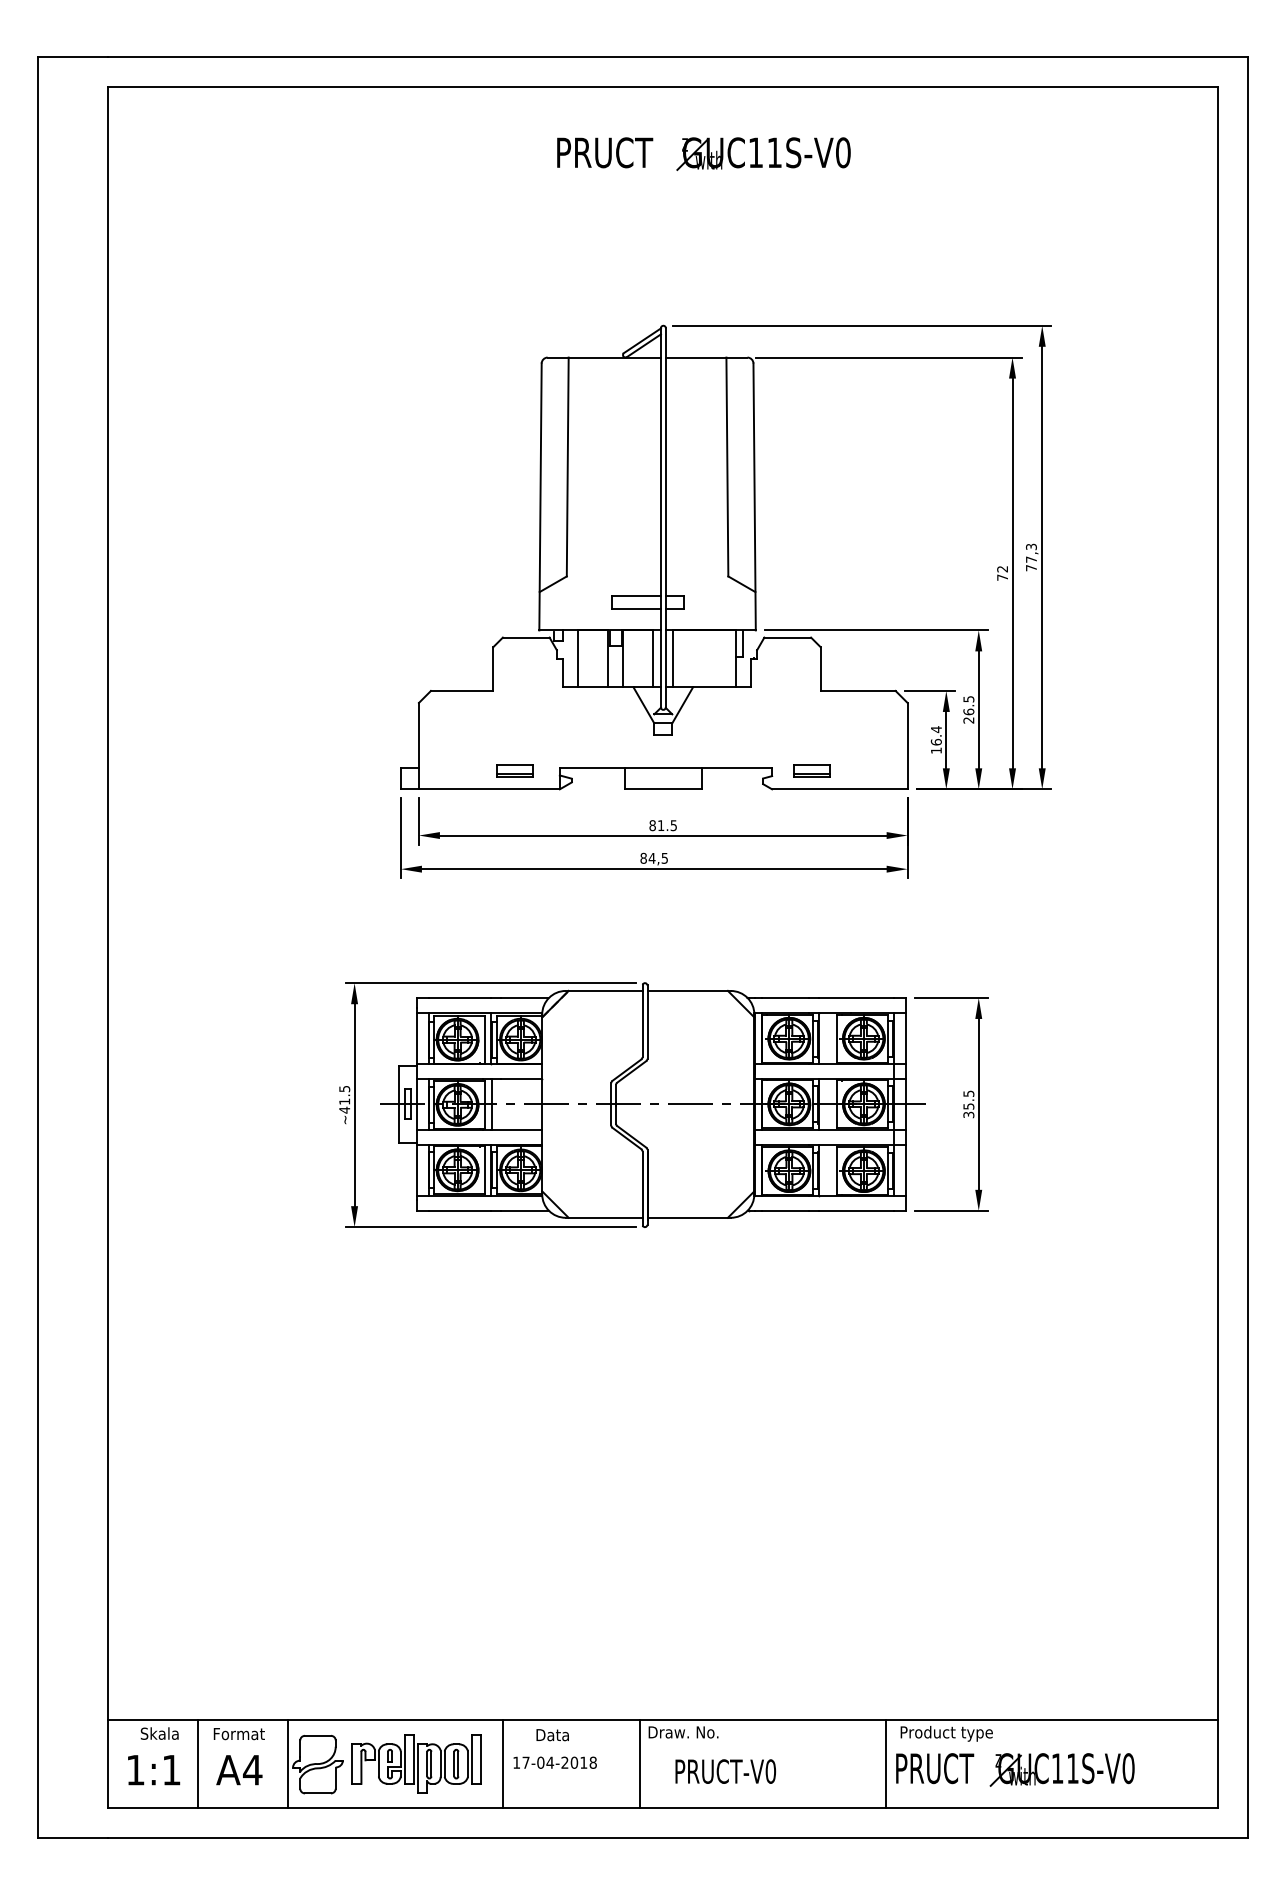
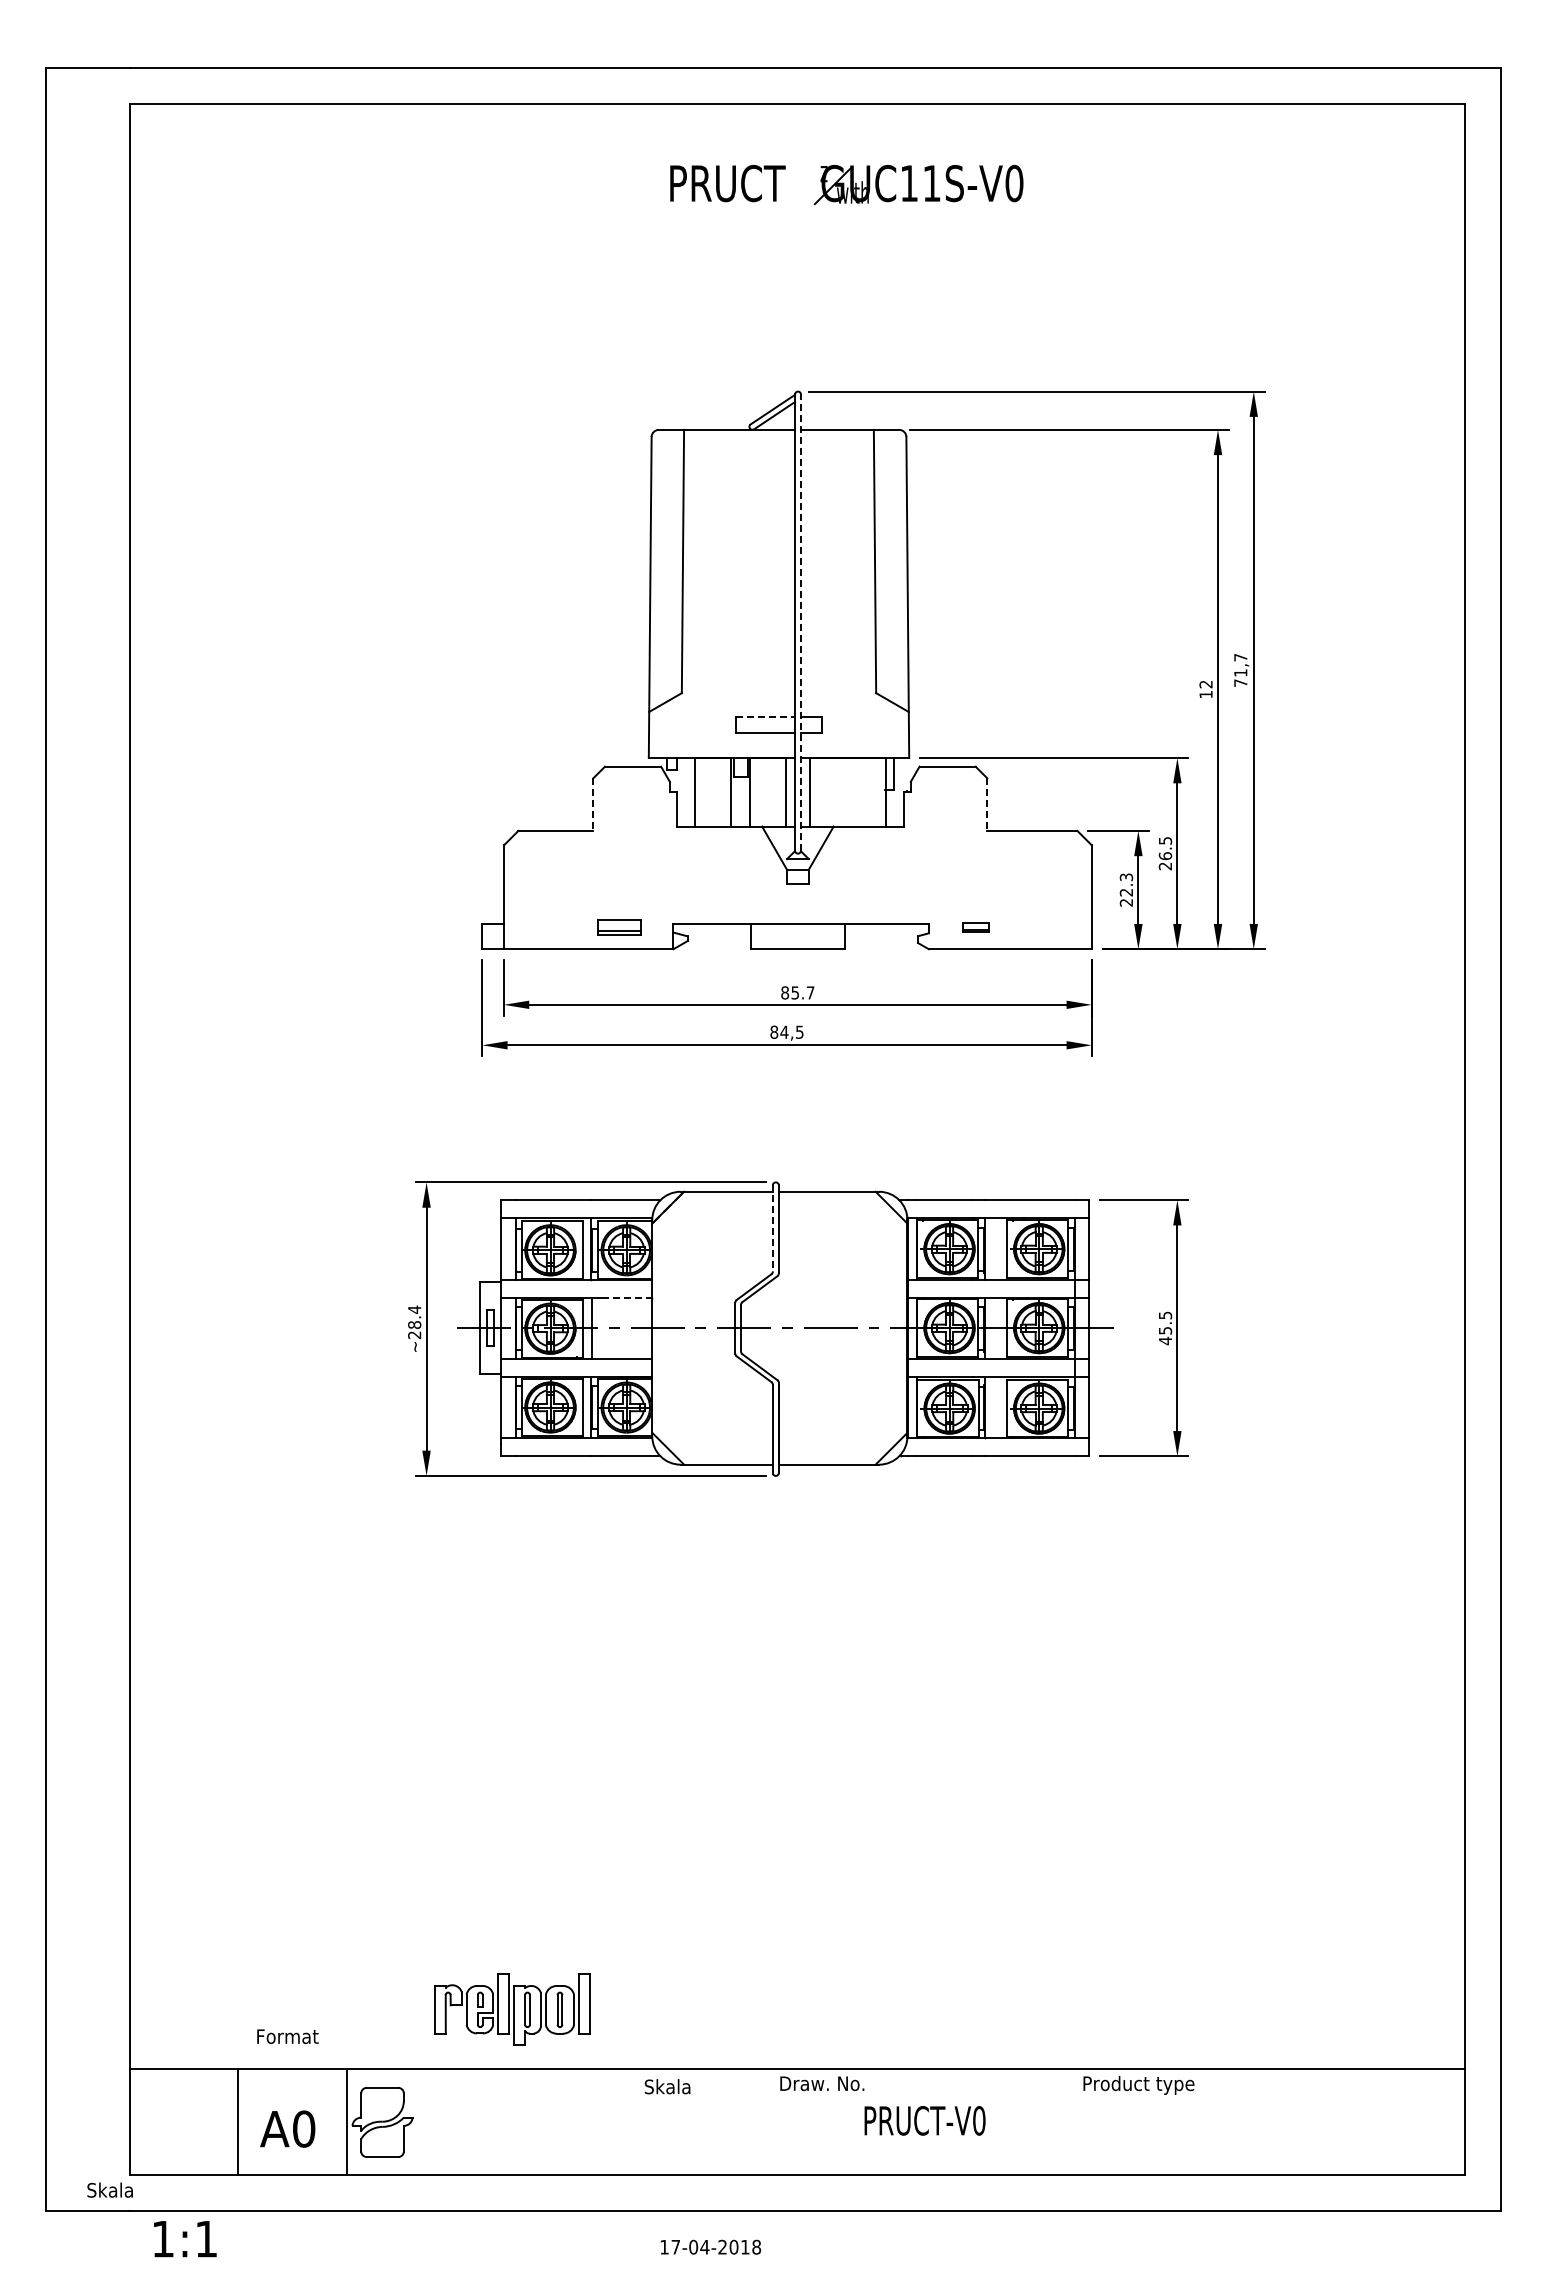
line: (666, 517) -> (801, 622), solid -> dashed
text: (1031, 553) -> (1240, 665), 77,3 -> 71,7
text: (1002, 577) -> (1205, 694), 72 -> 12
line: (636, 595) -> (765, 716), solid -> dashed
line: (493, 669) -> (593, 805), solid -> dashed
line: (820, 669) -> (987, 805), solid -> dashed
text: (936, 739) -> (1126, 889), 16.4 -> 22.3
part: (811, 771) -> (976, 927), size x0.6
text: (667, 825) -> (802, 992), 81.5 -> 85.7
line: (642, 1020) -> (772, 1227), solid -> dashed
line: (521, 1078) -> (627, 1297), solid -> dashed
text: (344, 1099) -> (414, 1322), ~41.5 -> ~28.4
text: (968, 1114) -> (1165, 1340), 35.5 -> 45.5
text: (159, 1733) -> (109, 2189), moved
text: (238, 1733) -> (287, 2036), moved
text: (554, 1734) -> (667, 2086), Data -> Skala
text: (555, 1762) -> (711, 2246), moved
part: (416, 1763) -> (512, 2009), moved
line: (502, 1763) -> (604, 2121), removed
line: (639, 1763) -> (769, 2121), removed
line: (885, 1763) -> (1065, 2121), removed
text: (252, 1769) -> (303, 2128), A4 -> A0
part: (1015, 1769) -> (1221, 2128), removed
text: (154, 1770) -> (185, 2239), moved
text: (725, 1771) -> (924, 2120), moved

